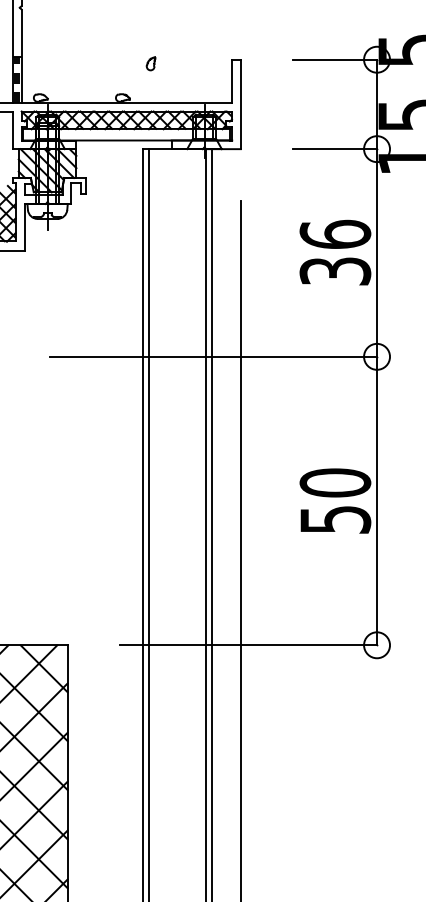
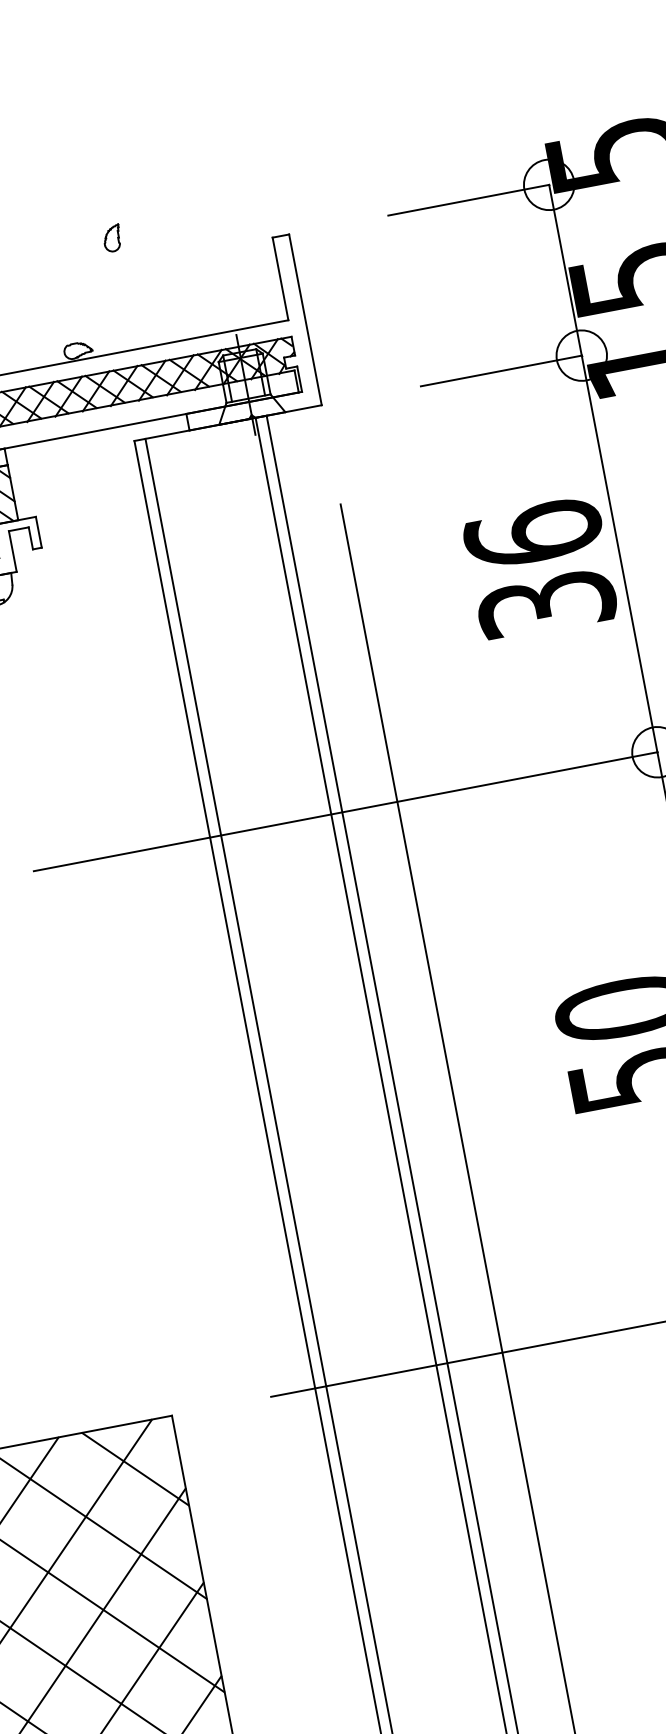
part: (150, 63) -> (111, 238), moved

